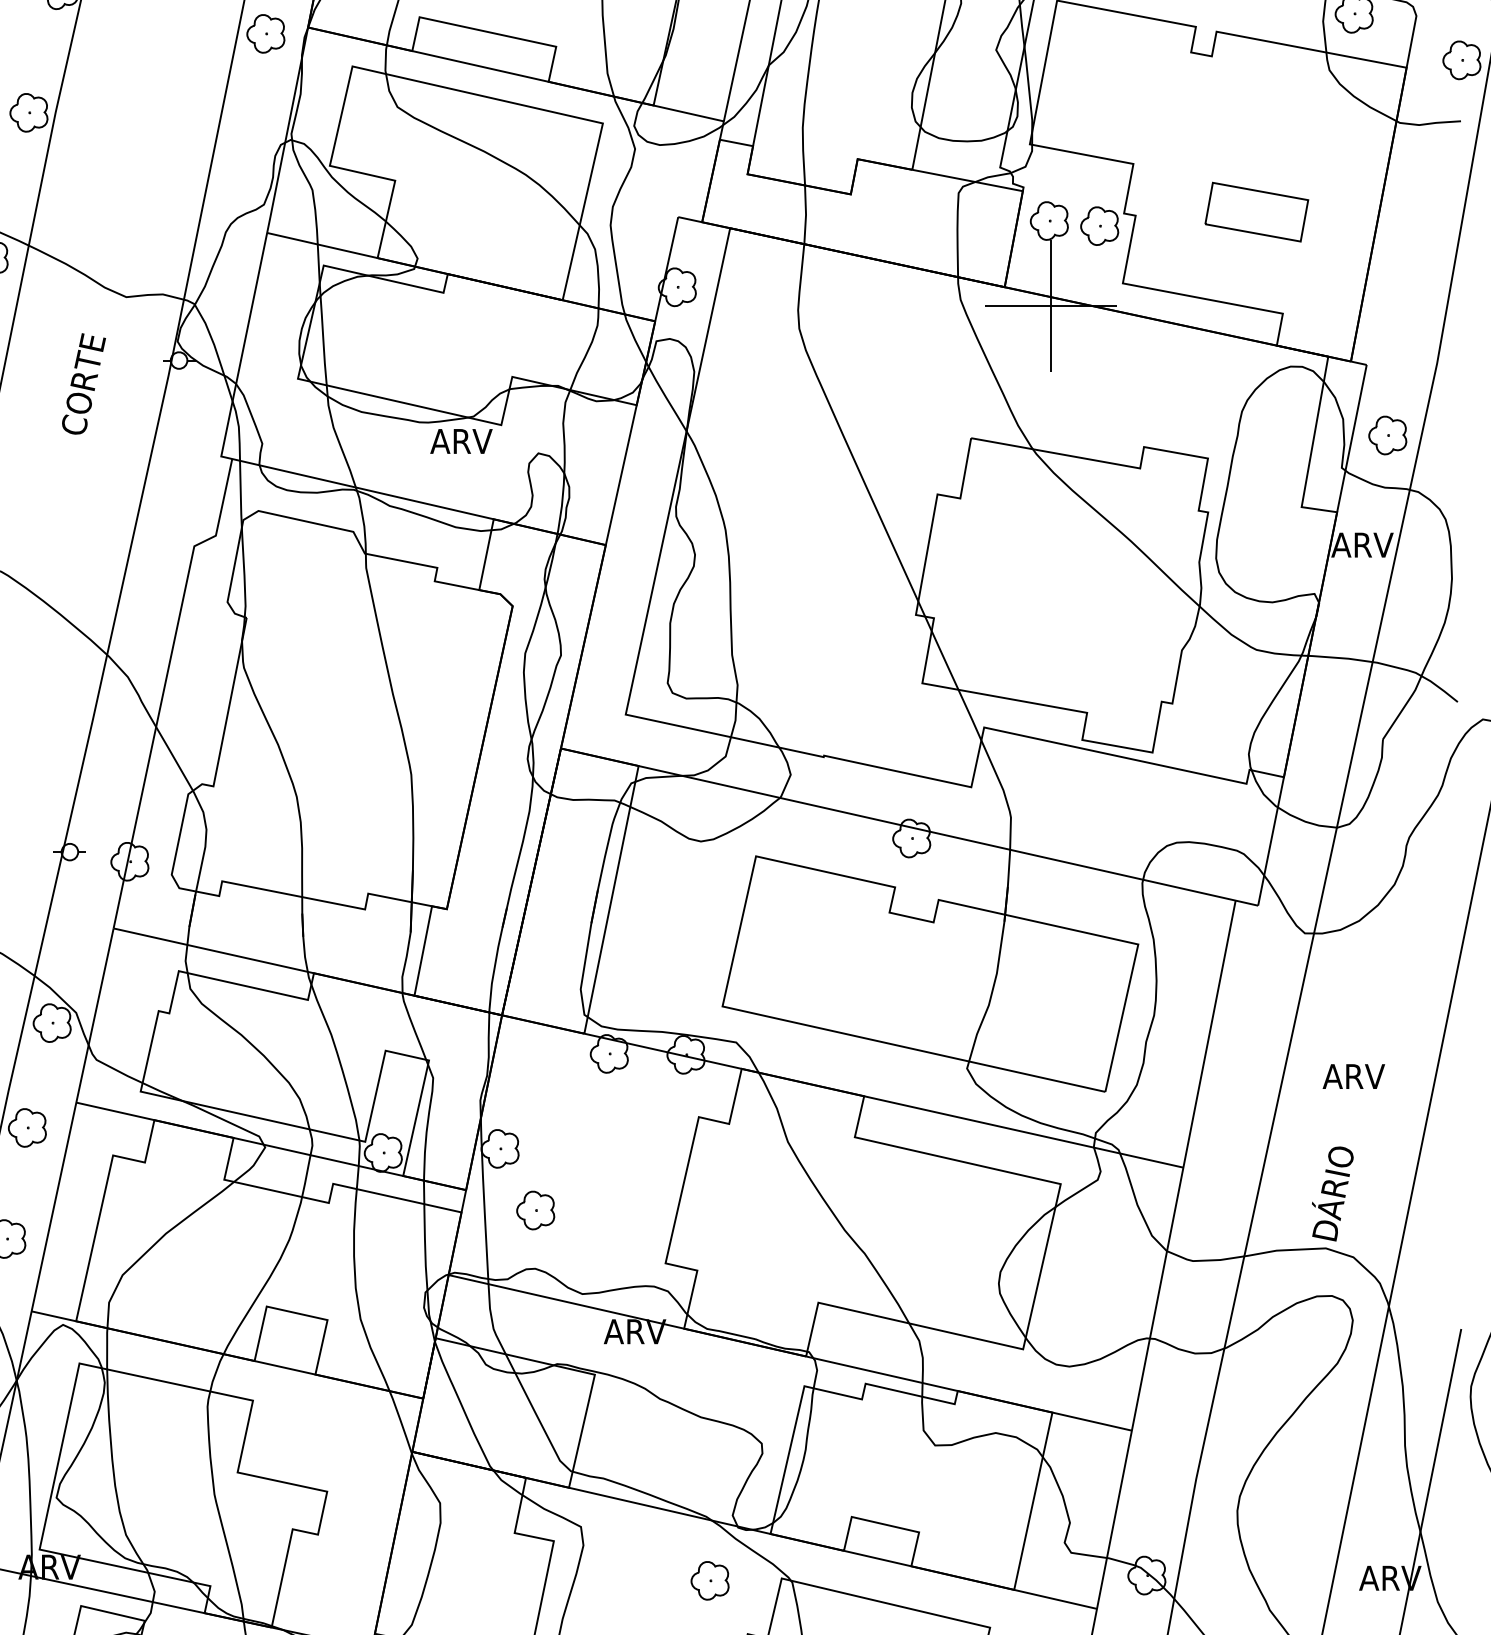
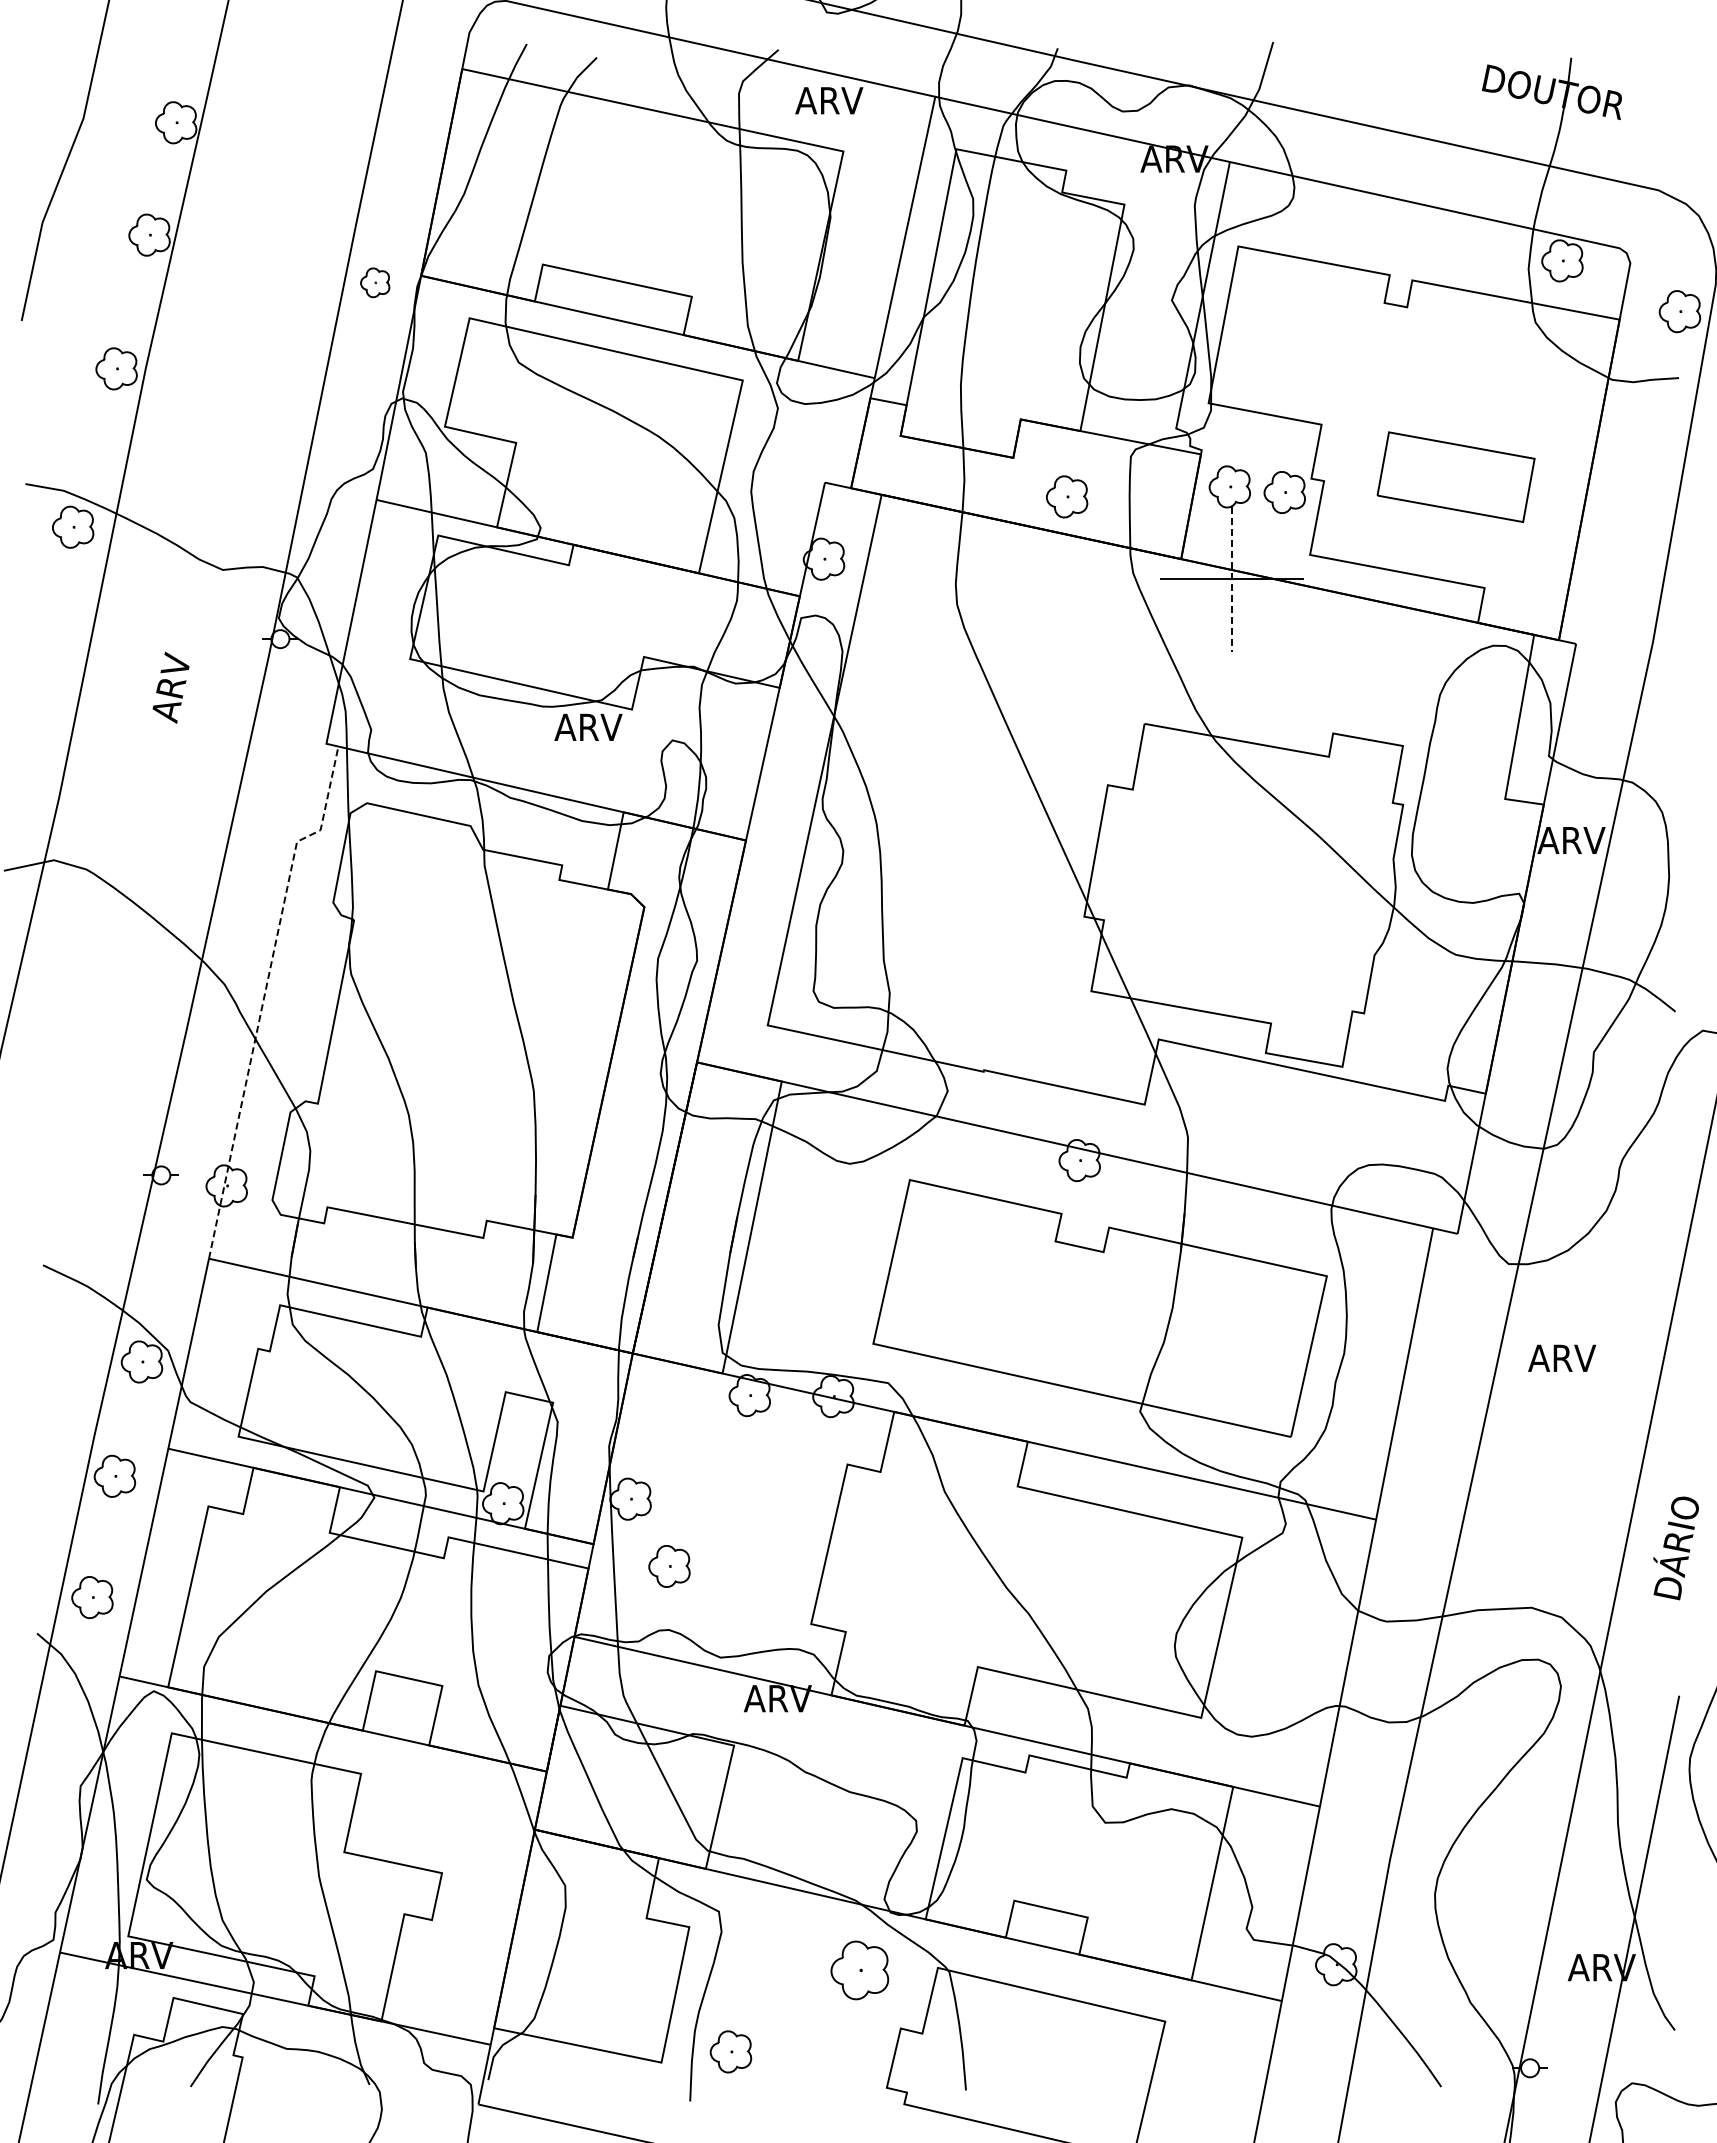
part: (266, 33) -> (375, 282), size x0.7
part: (1257, 212) -> (1456, 477), size x1.4
line: (1050, 305) -> (1231, 579), solid -> dashed
text: (83, 385) -> (176, 666), CORTE -> ARV
part: (1388, 435) -> (1067, 496), moved
line: (164, 686) -> (264, 994), solid -> dashed
text: (1354, 1075) -> (1562, 1357), moved
text: (1332, 1194) -> (1675, 1548), moved
part: (709, 1580) -> (859, 1970), size x1.4

